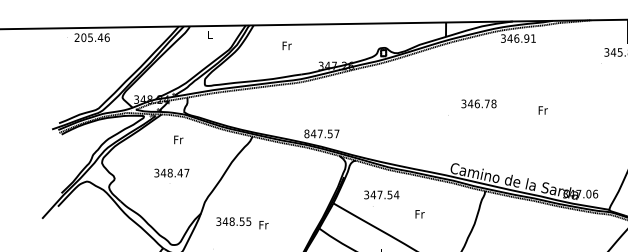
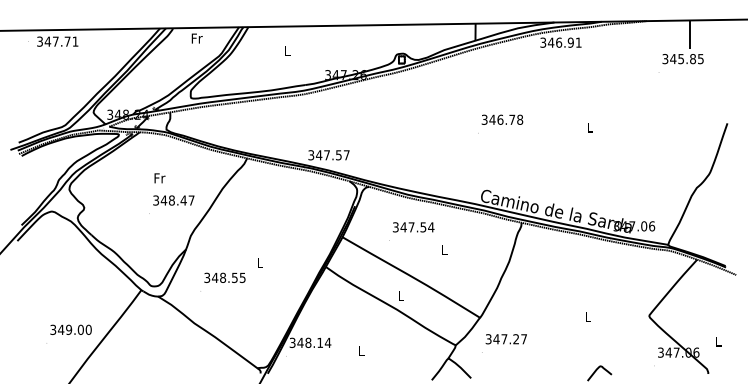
text: (209, 35) -> (196, 38), L -> Fr
text: (91, 37) -> (57, 41), 205.46 -> 347.71
text: (286, 46) -> (287, 51), Fr -> L
text: (479, 103) -> (502, 119), moved
text: (543, 110) -> (590, 127), Fr -> L
text: (307, 134) -> (311, 155), 847.57 -> 347.57
text: (178, 140) -> (159, 178), moved
text: (171, 173) -> (173, 200), moved
text: (381, 195) -> (413, 227), moved
text: (419, 214) -> (444, 250), Fr -> L
text: (233, 221) -> (224, 277), moved
text: (263, 224) -> (260, 262), Fr -> L

